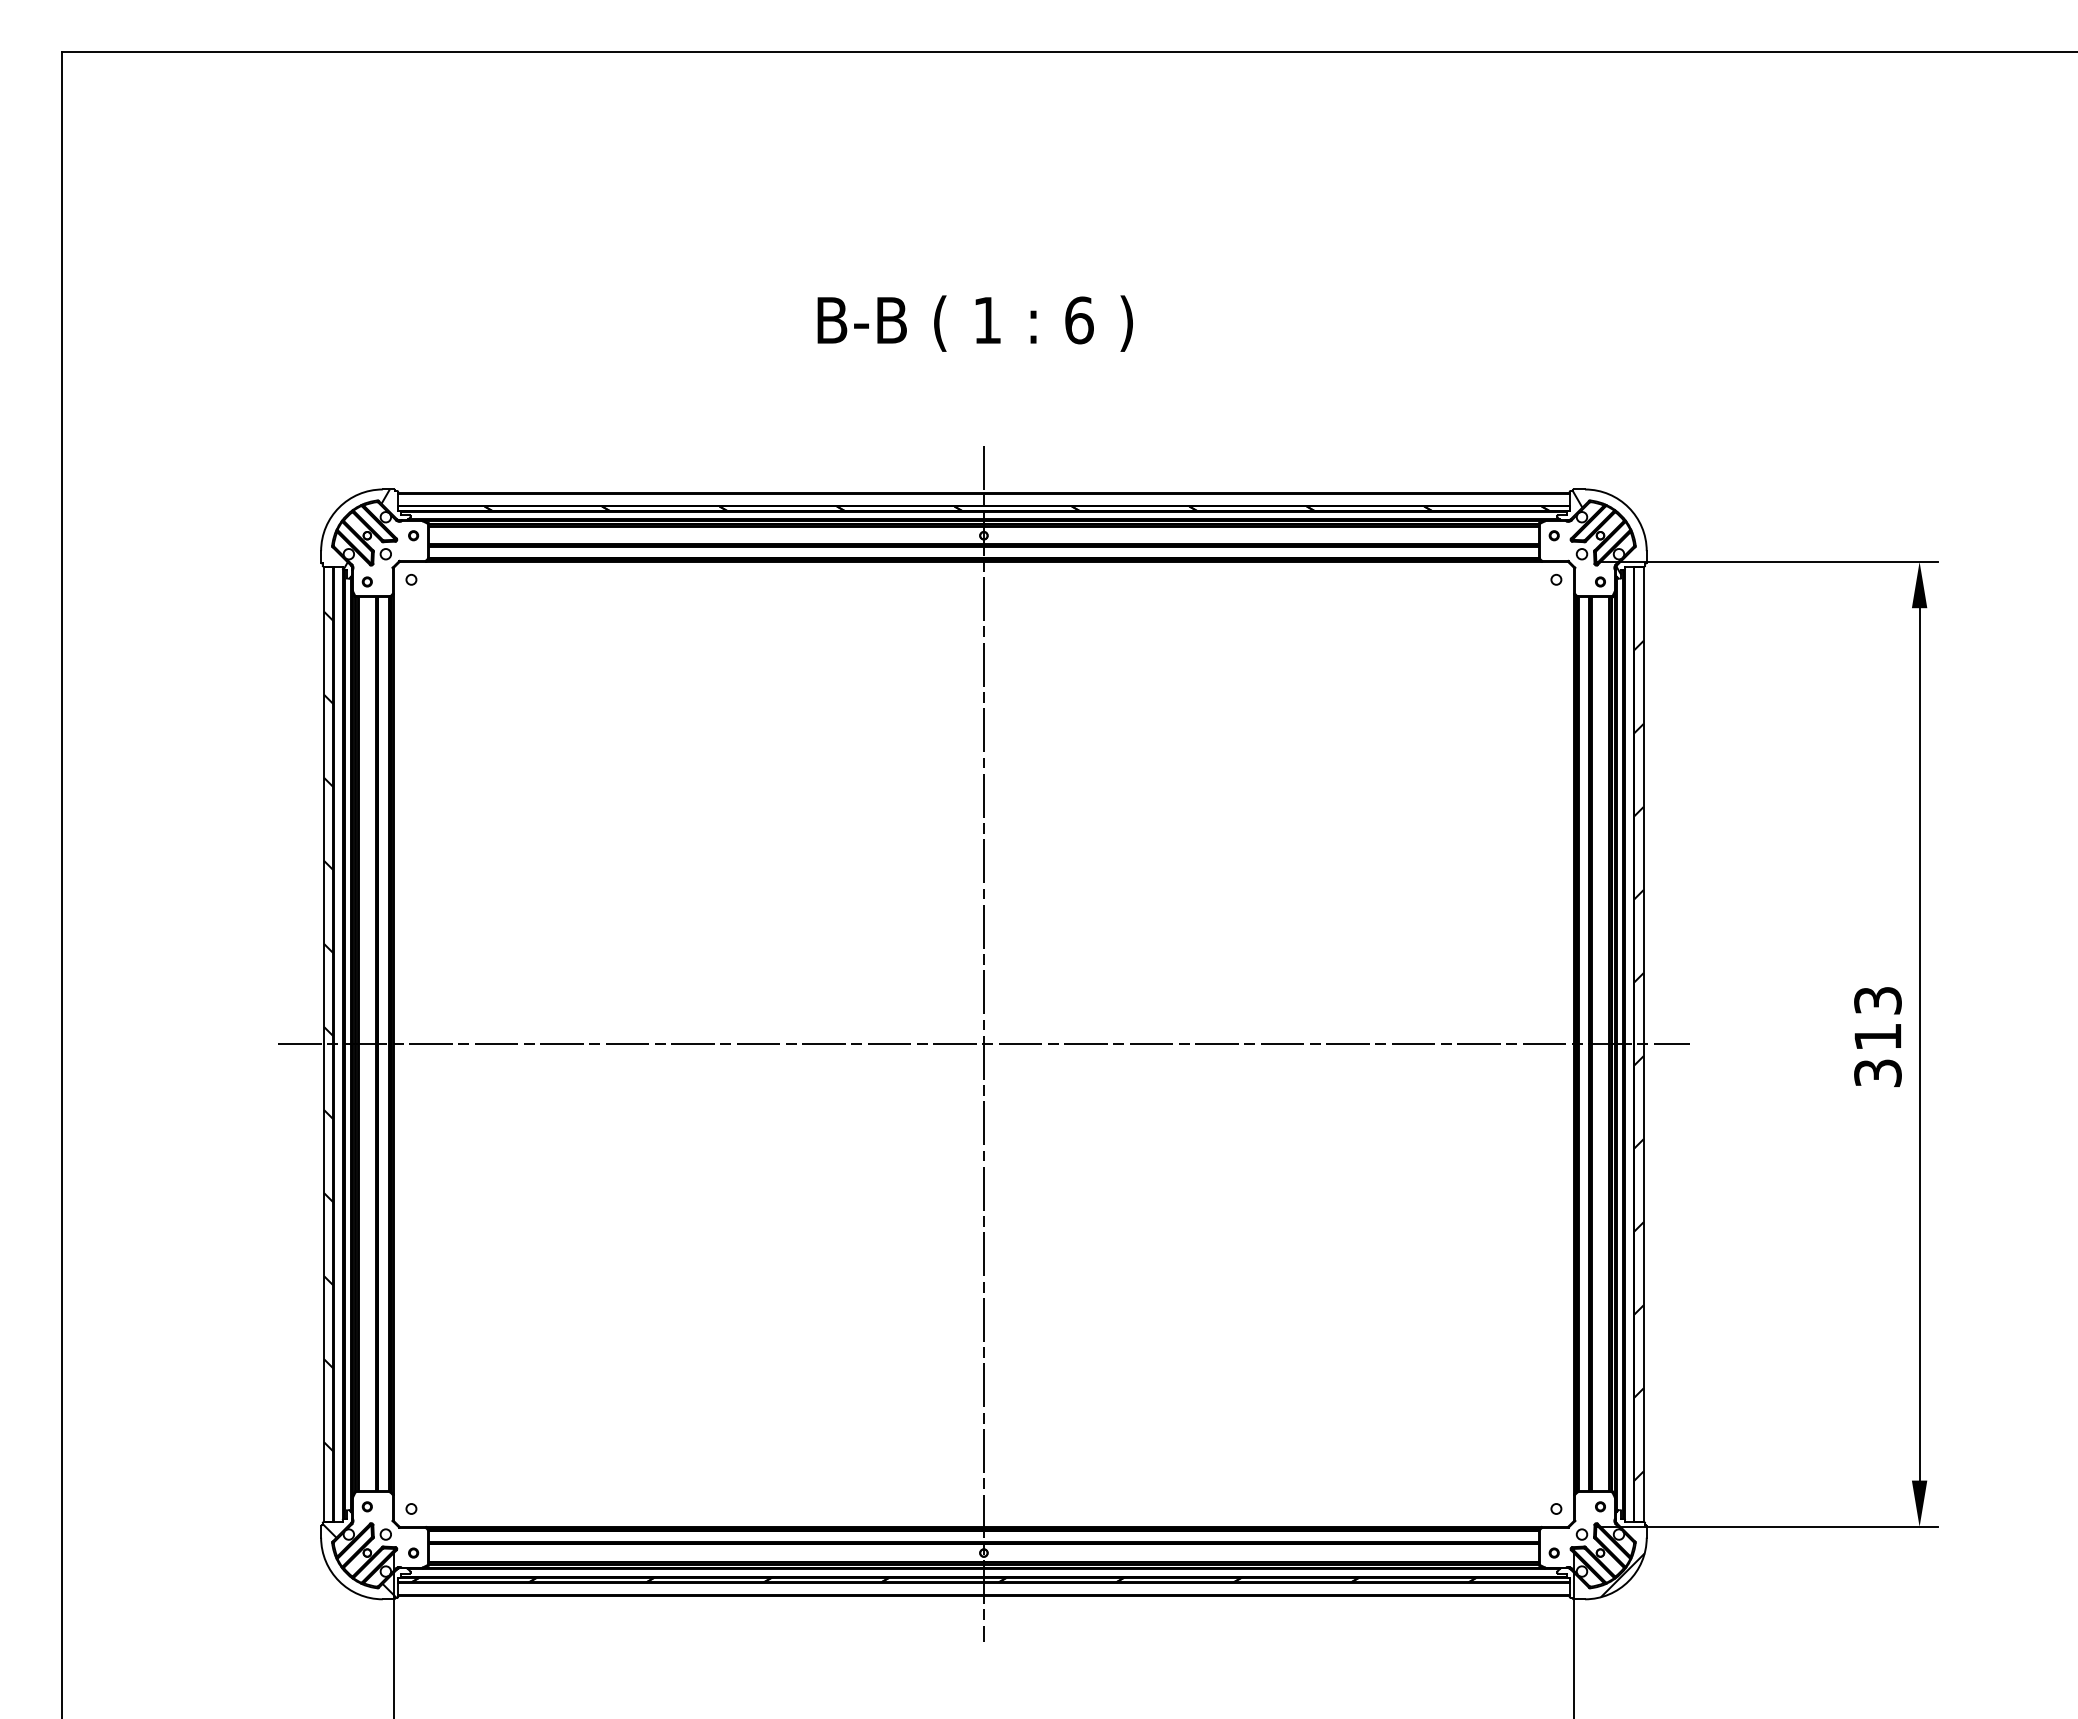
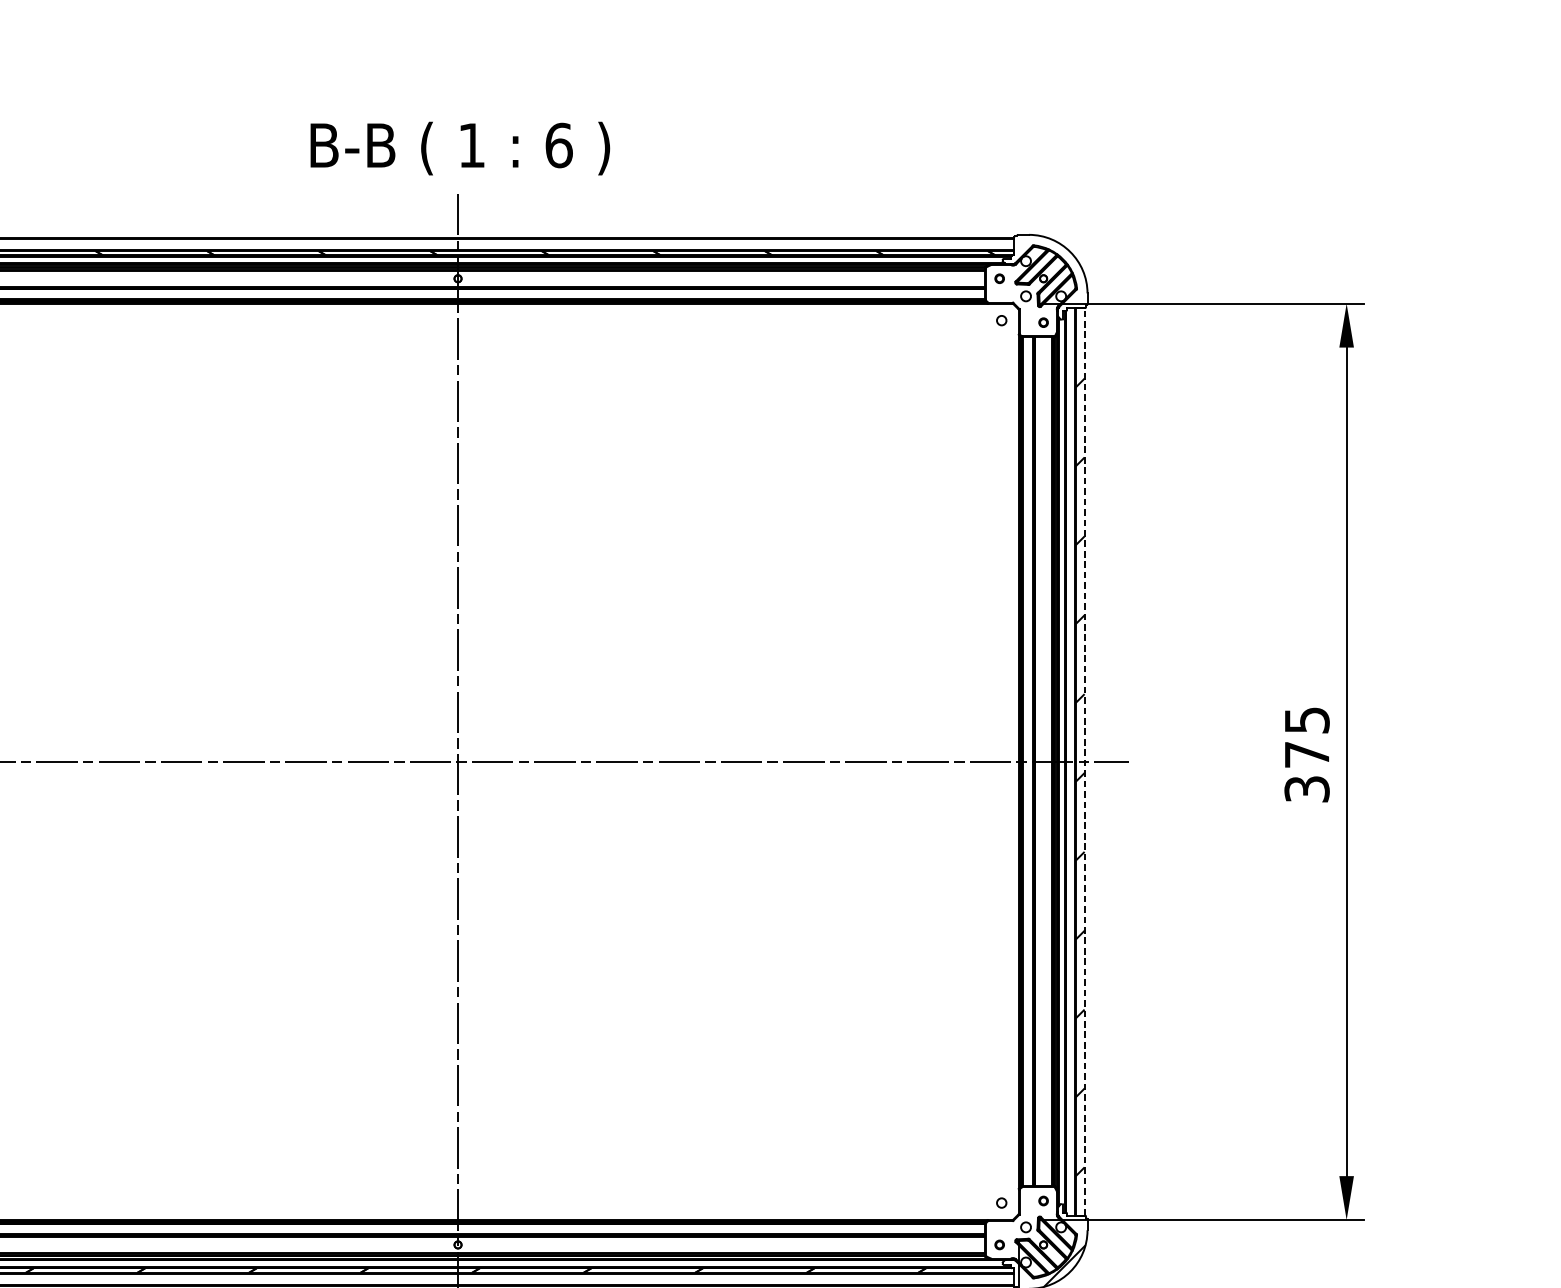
text: (974, 323) -> (459, 148), moved
hatch: (1596, 532) -> (1039, 275), removed
text: (1877, 1018) -> (1306, 737), 313 -> 375
line: (1643, 1044) -> (1084, 761), solid -> dashed

